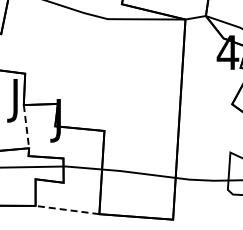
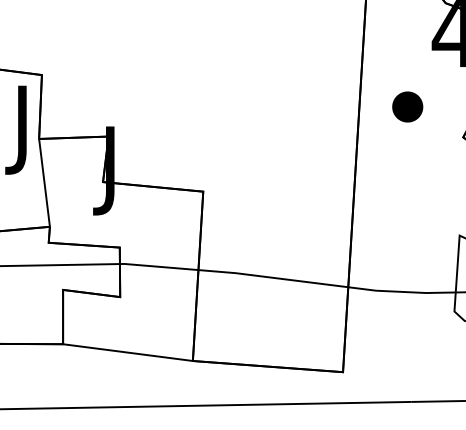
part: (204, 88) -> (406, 105), added
line: (26, 126) -> (44, 182), dashed -> solid
line: (66, 209) -> (125, 351), dashed -> solid

